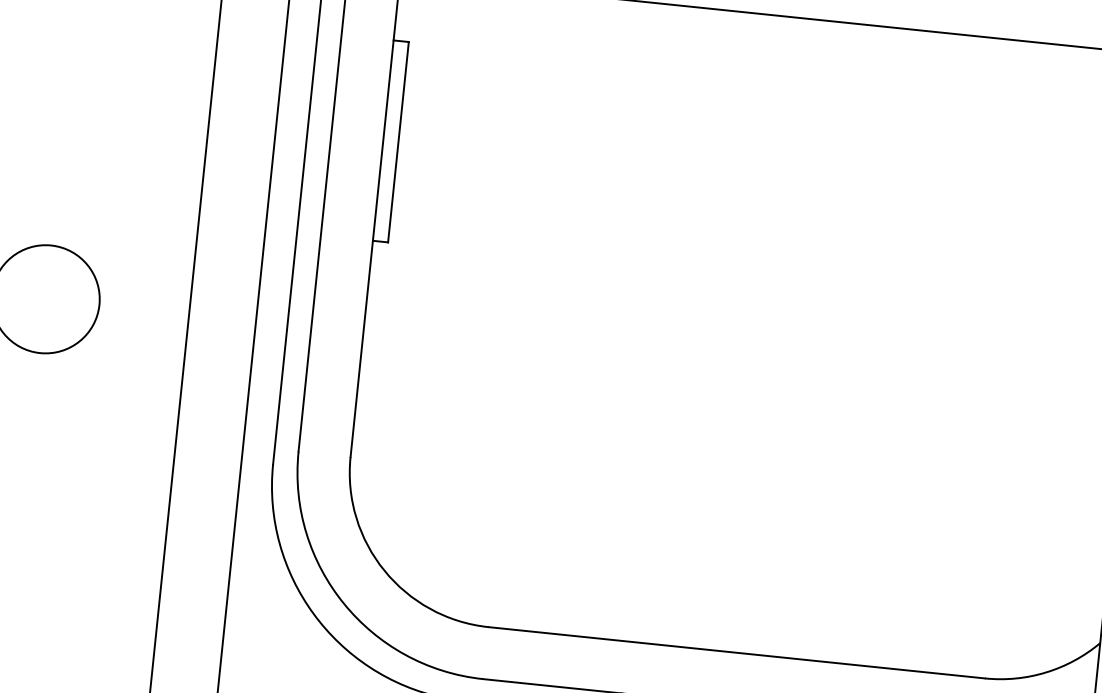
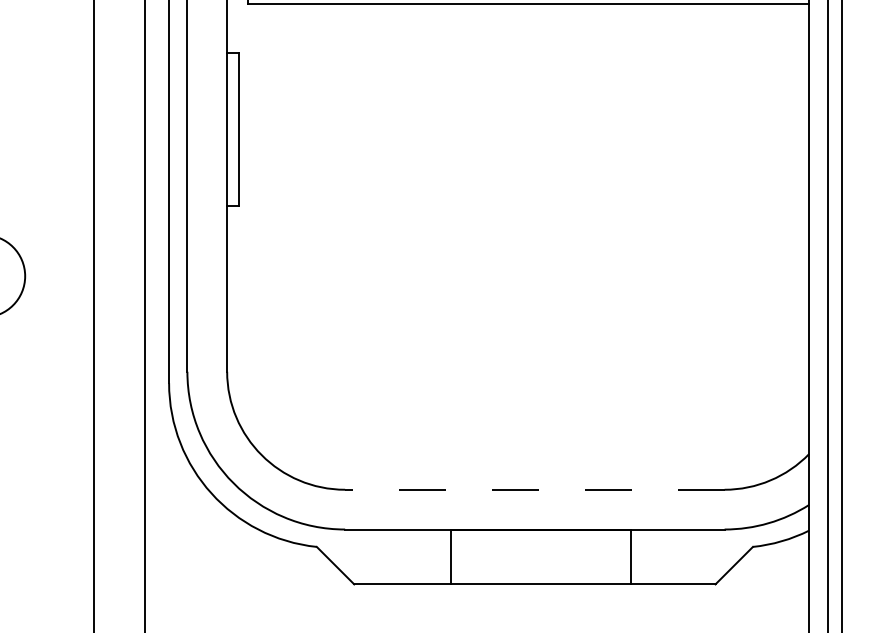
line: (736, 652) -> (534, 489), solid -> dashed

